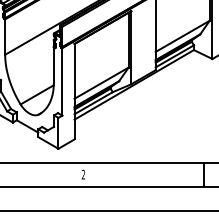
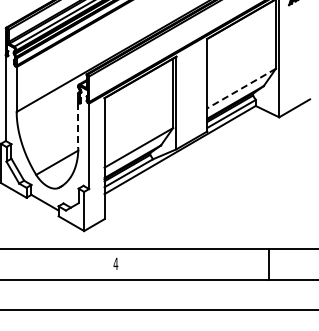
line: (182, 36) -> (241, 88), solid -> dashed
line: (53, 65) -> (78, 125), solid -> dashed
text: (83, 174) -> (115, 263), 2 -> 4

